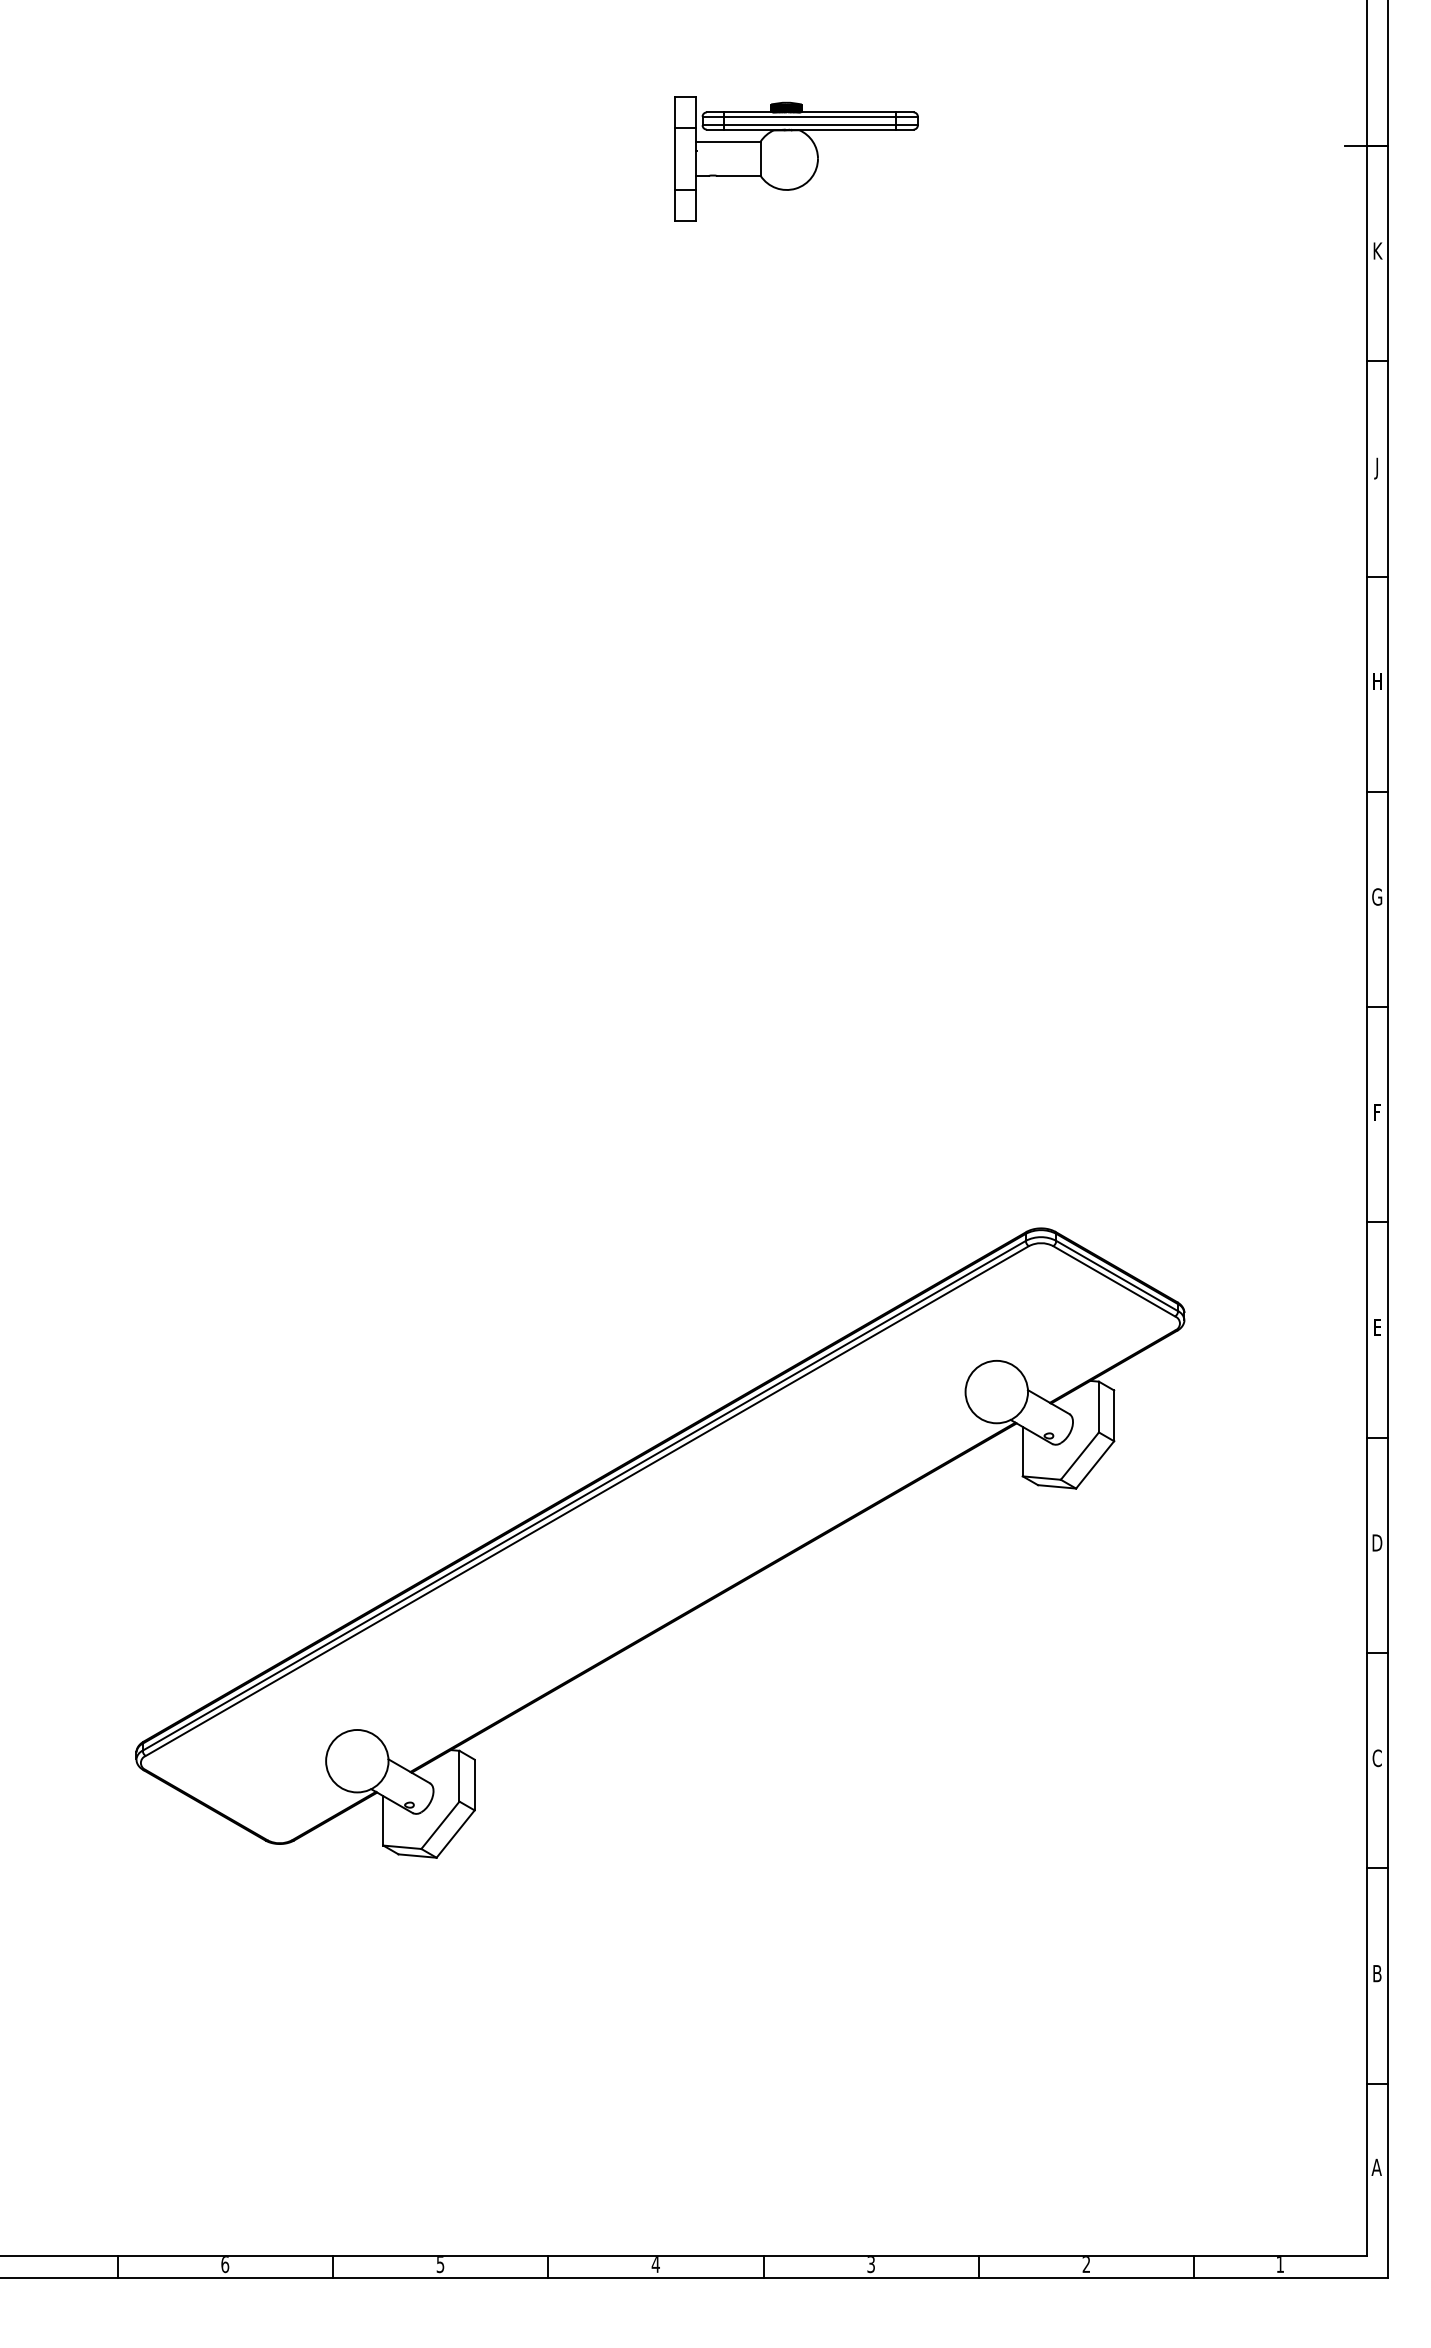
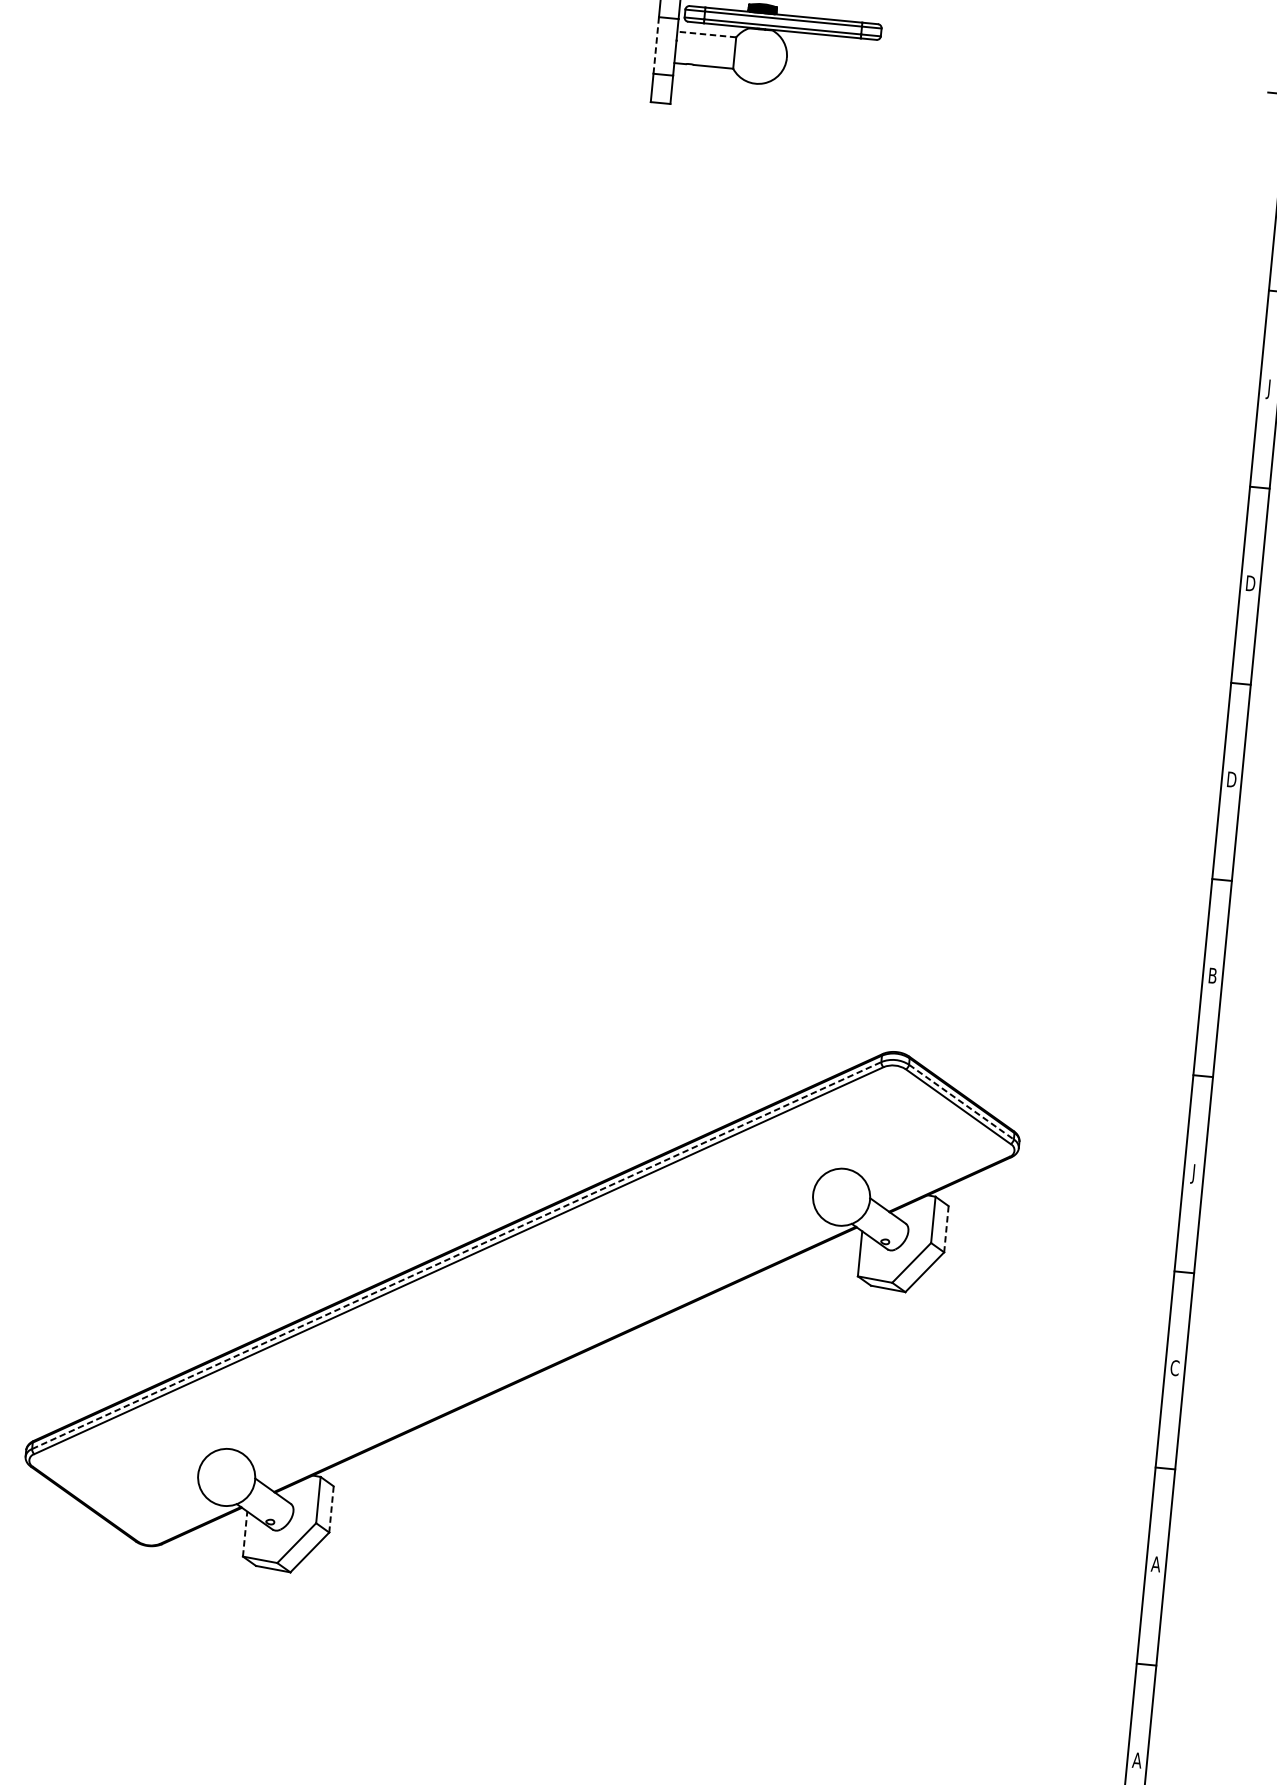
line: (727, 141) -> (705, 34), solid -> dashed
line: (674, 158) -> (656, 45), solid -> dashed
text: (1377, 681) -> (1250, 583), H -> D
text: (1377, 896) -> (1231, 779), G -> D
text: (1377, 1111) -> (1213, 975), F -> B
line: (1117, 1276) -> (961, 1102), solid -> dashed
text: (1377, 1329) -> (1193, 1173), E -> J
line: (1114, 1416) -> (946, 1229), solid -> dashed
line: (584, 1495) -> (456, 1255), solid -> dashed
text: (1377, 1542) -> (1175, 1367), D -> C
text: (1377, 1758) -> (1156, 1564), C -> A
line: (474, 1785) -> (331, 1509), solid -> dashed
line: (383, 1820) -> (245, 1533), solid -> dashed
text: (1377, 1973) -> (1137, 1760), B -> A

